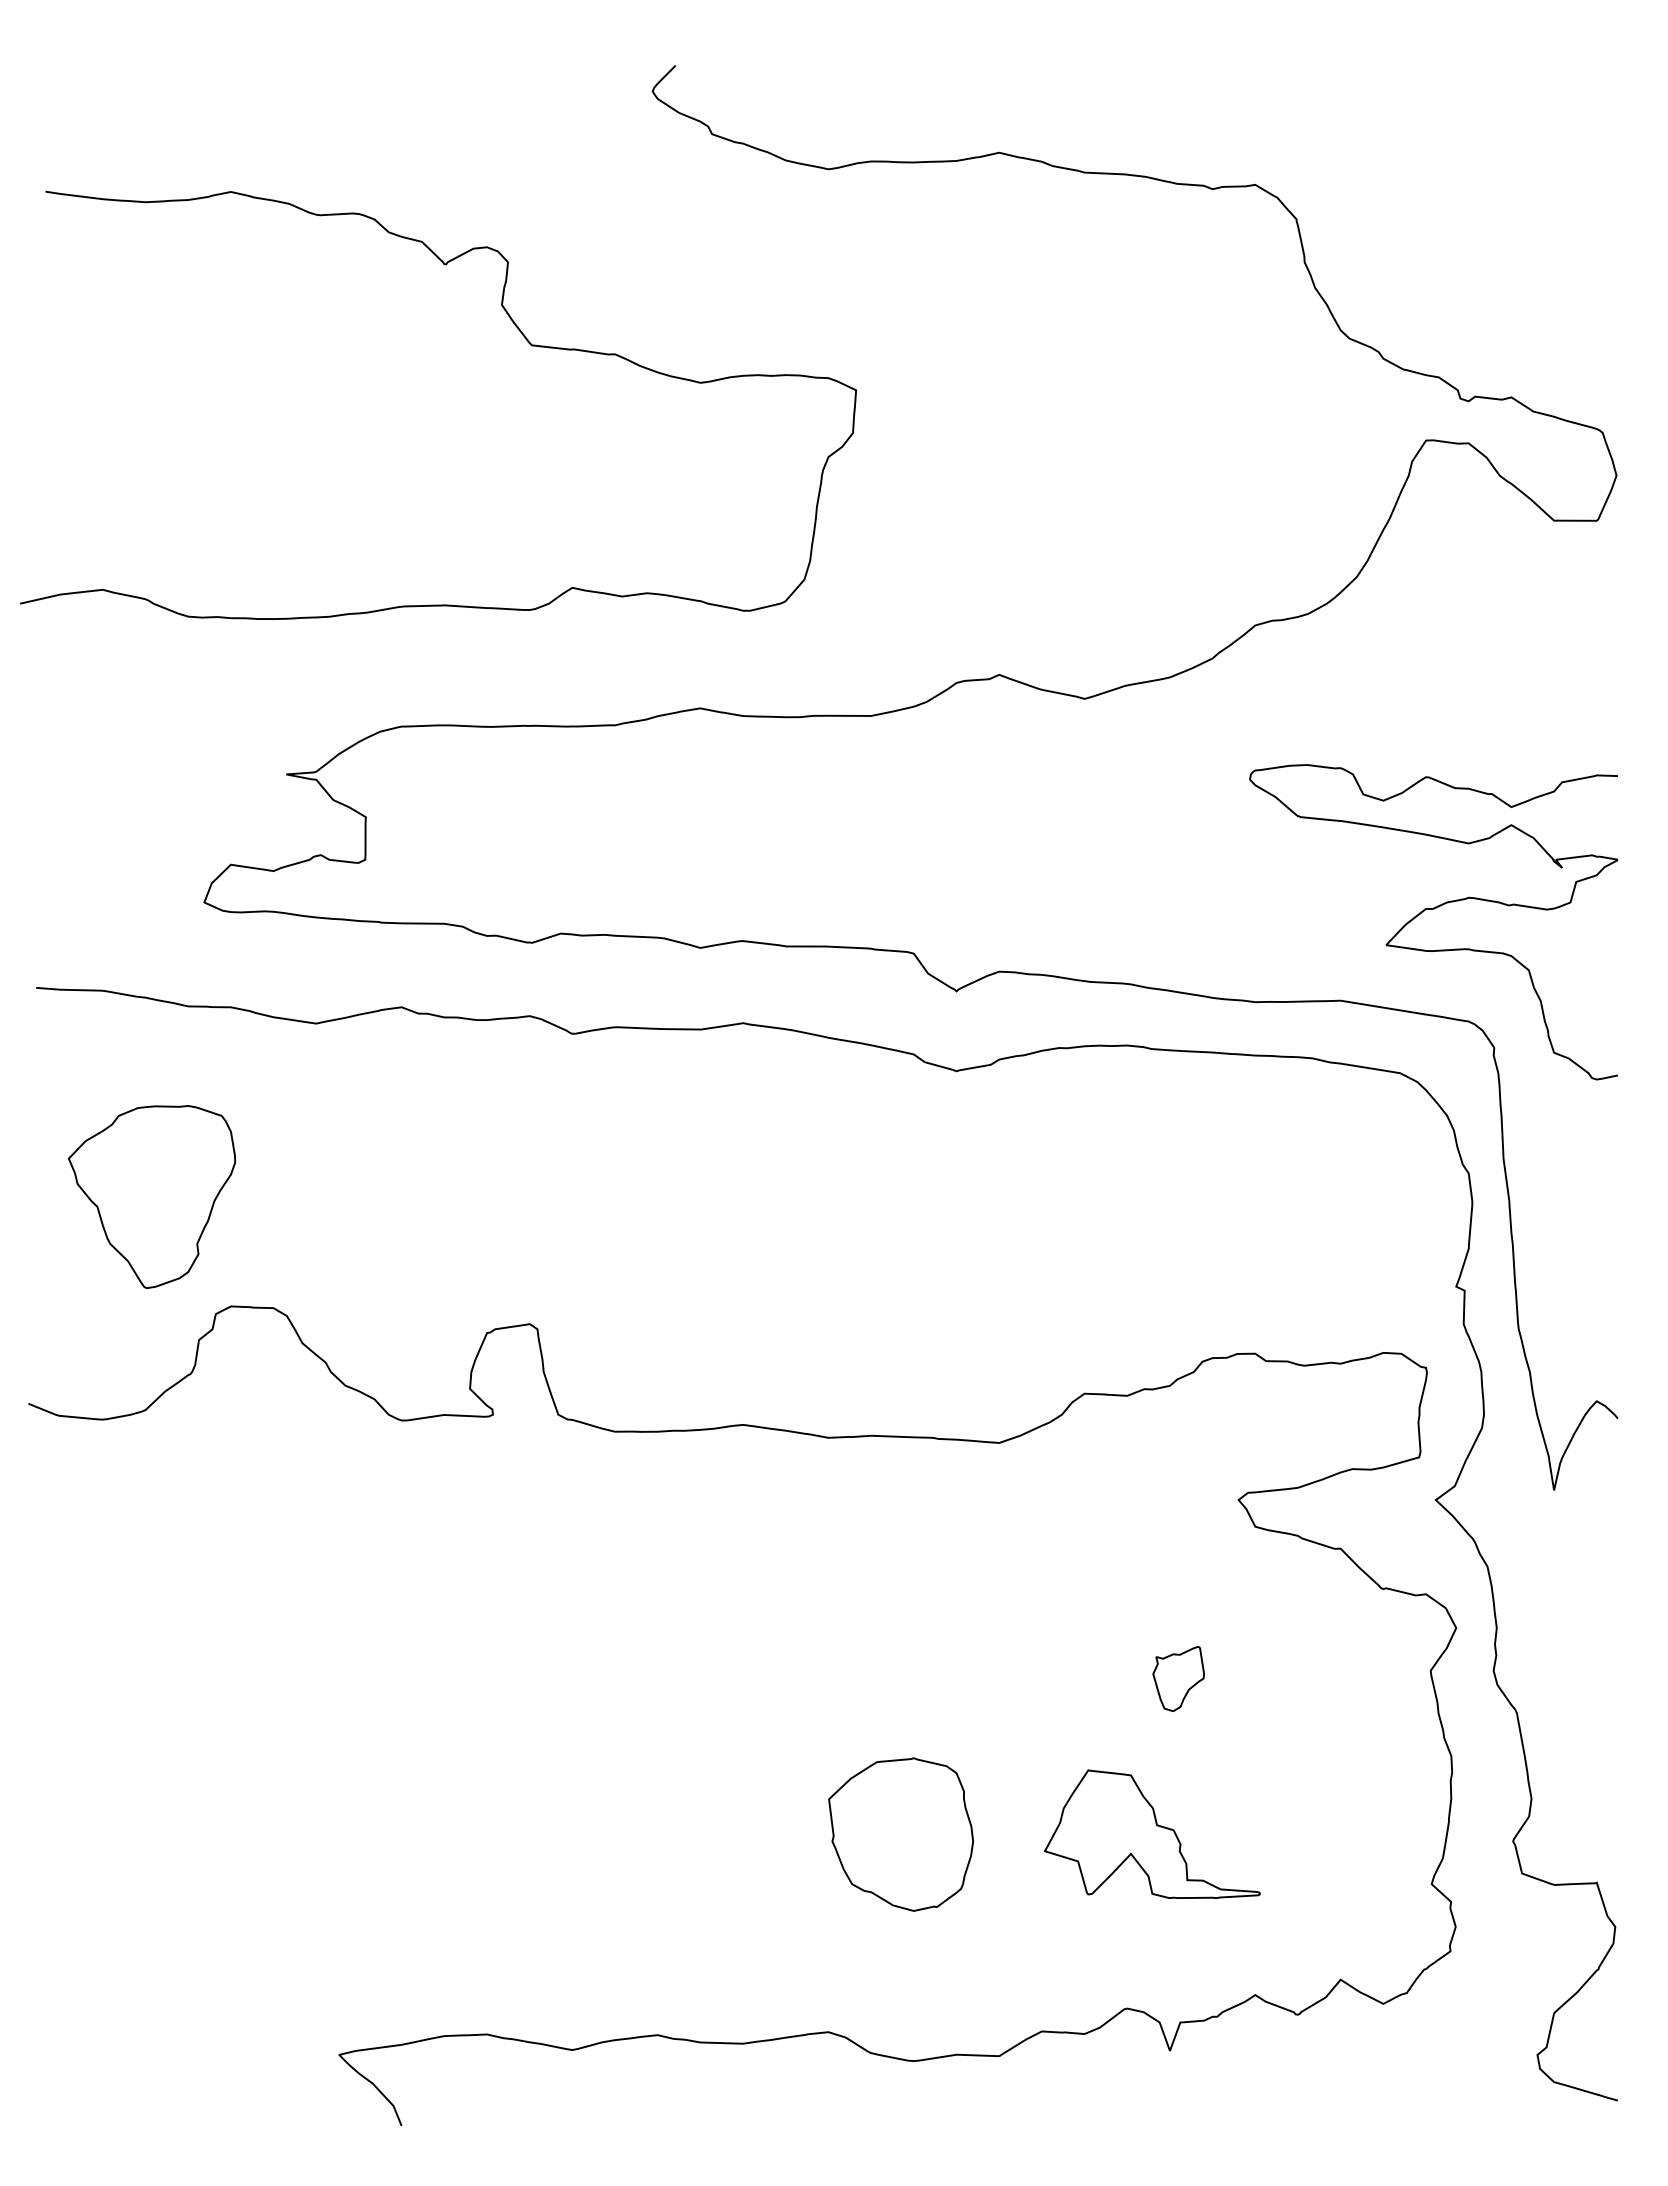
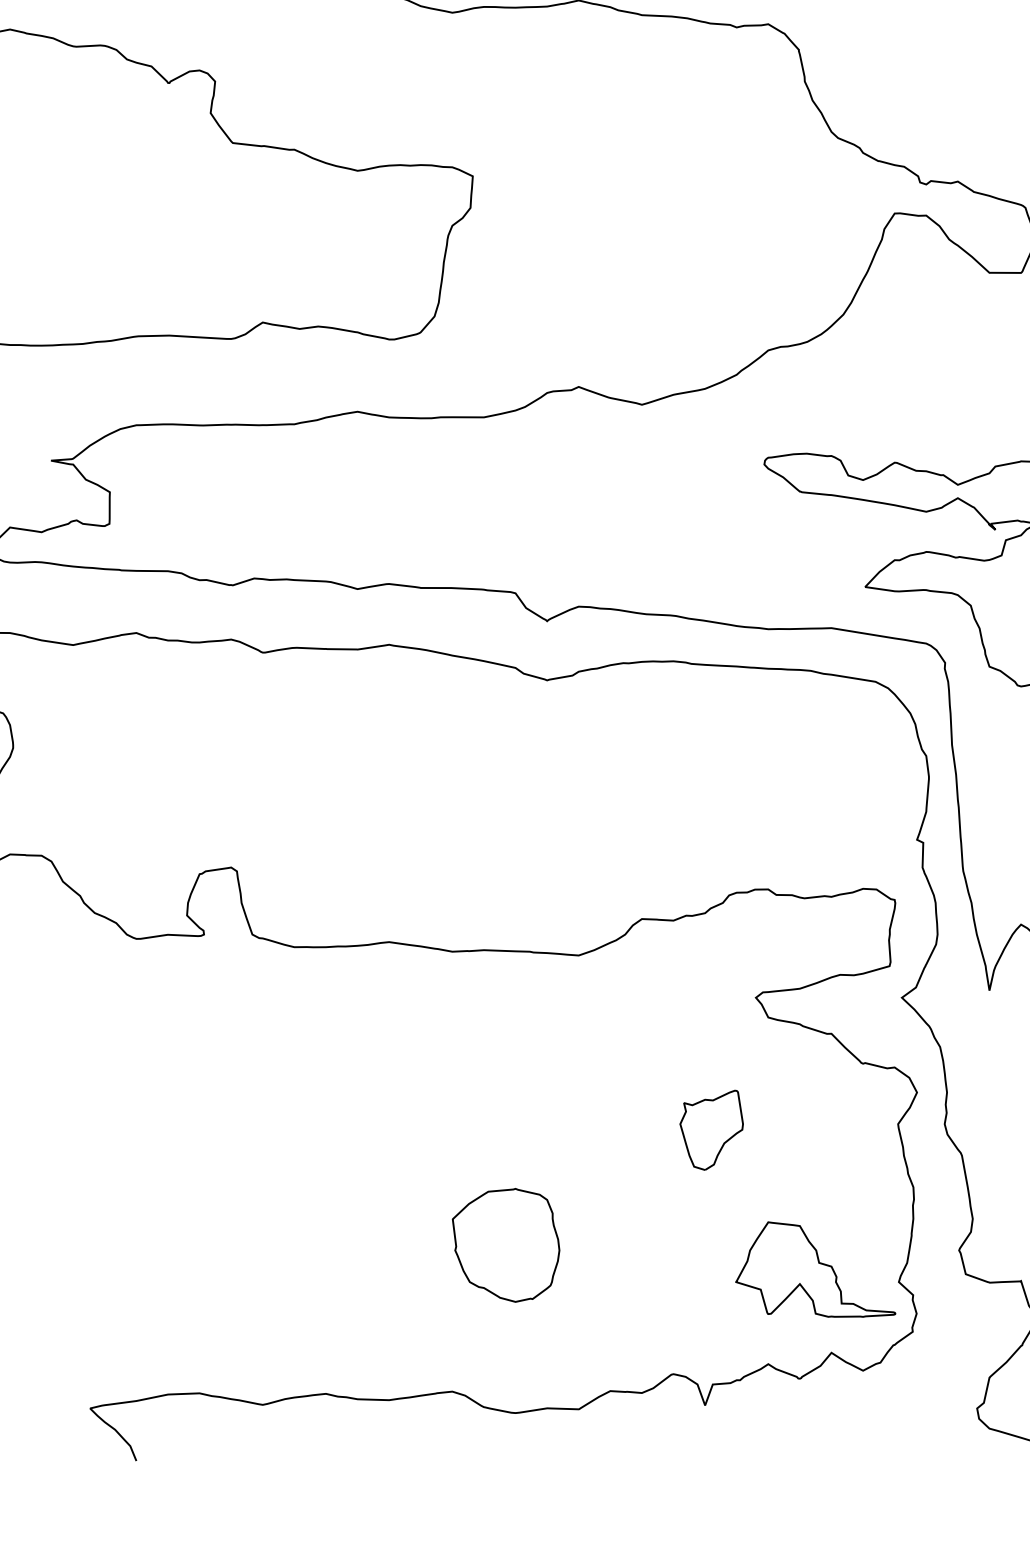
part: (1178, 1678) -> (711, 1129), size x1.67
part: (1152, 1833) -> (815, 1269), moved

